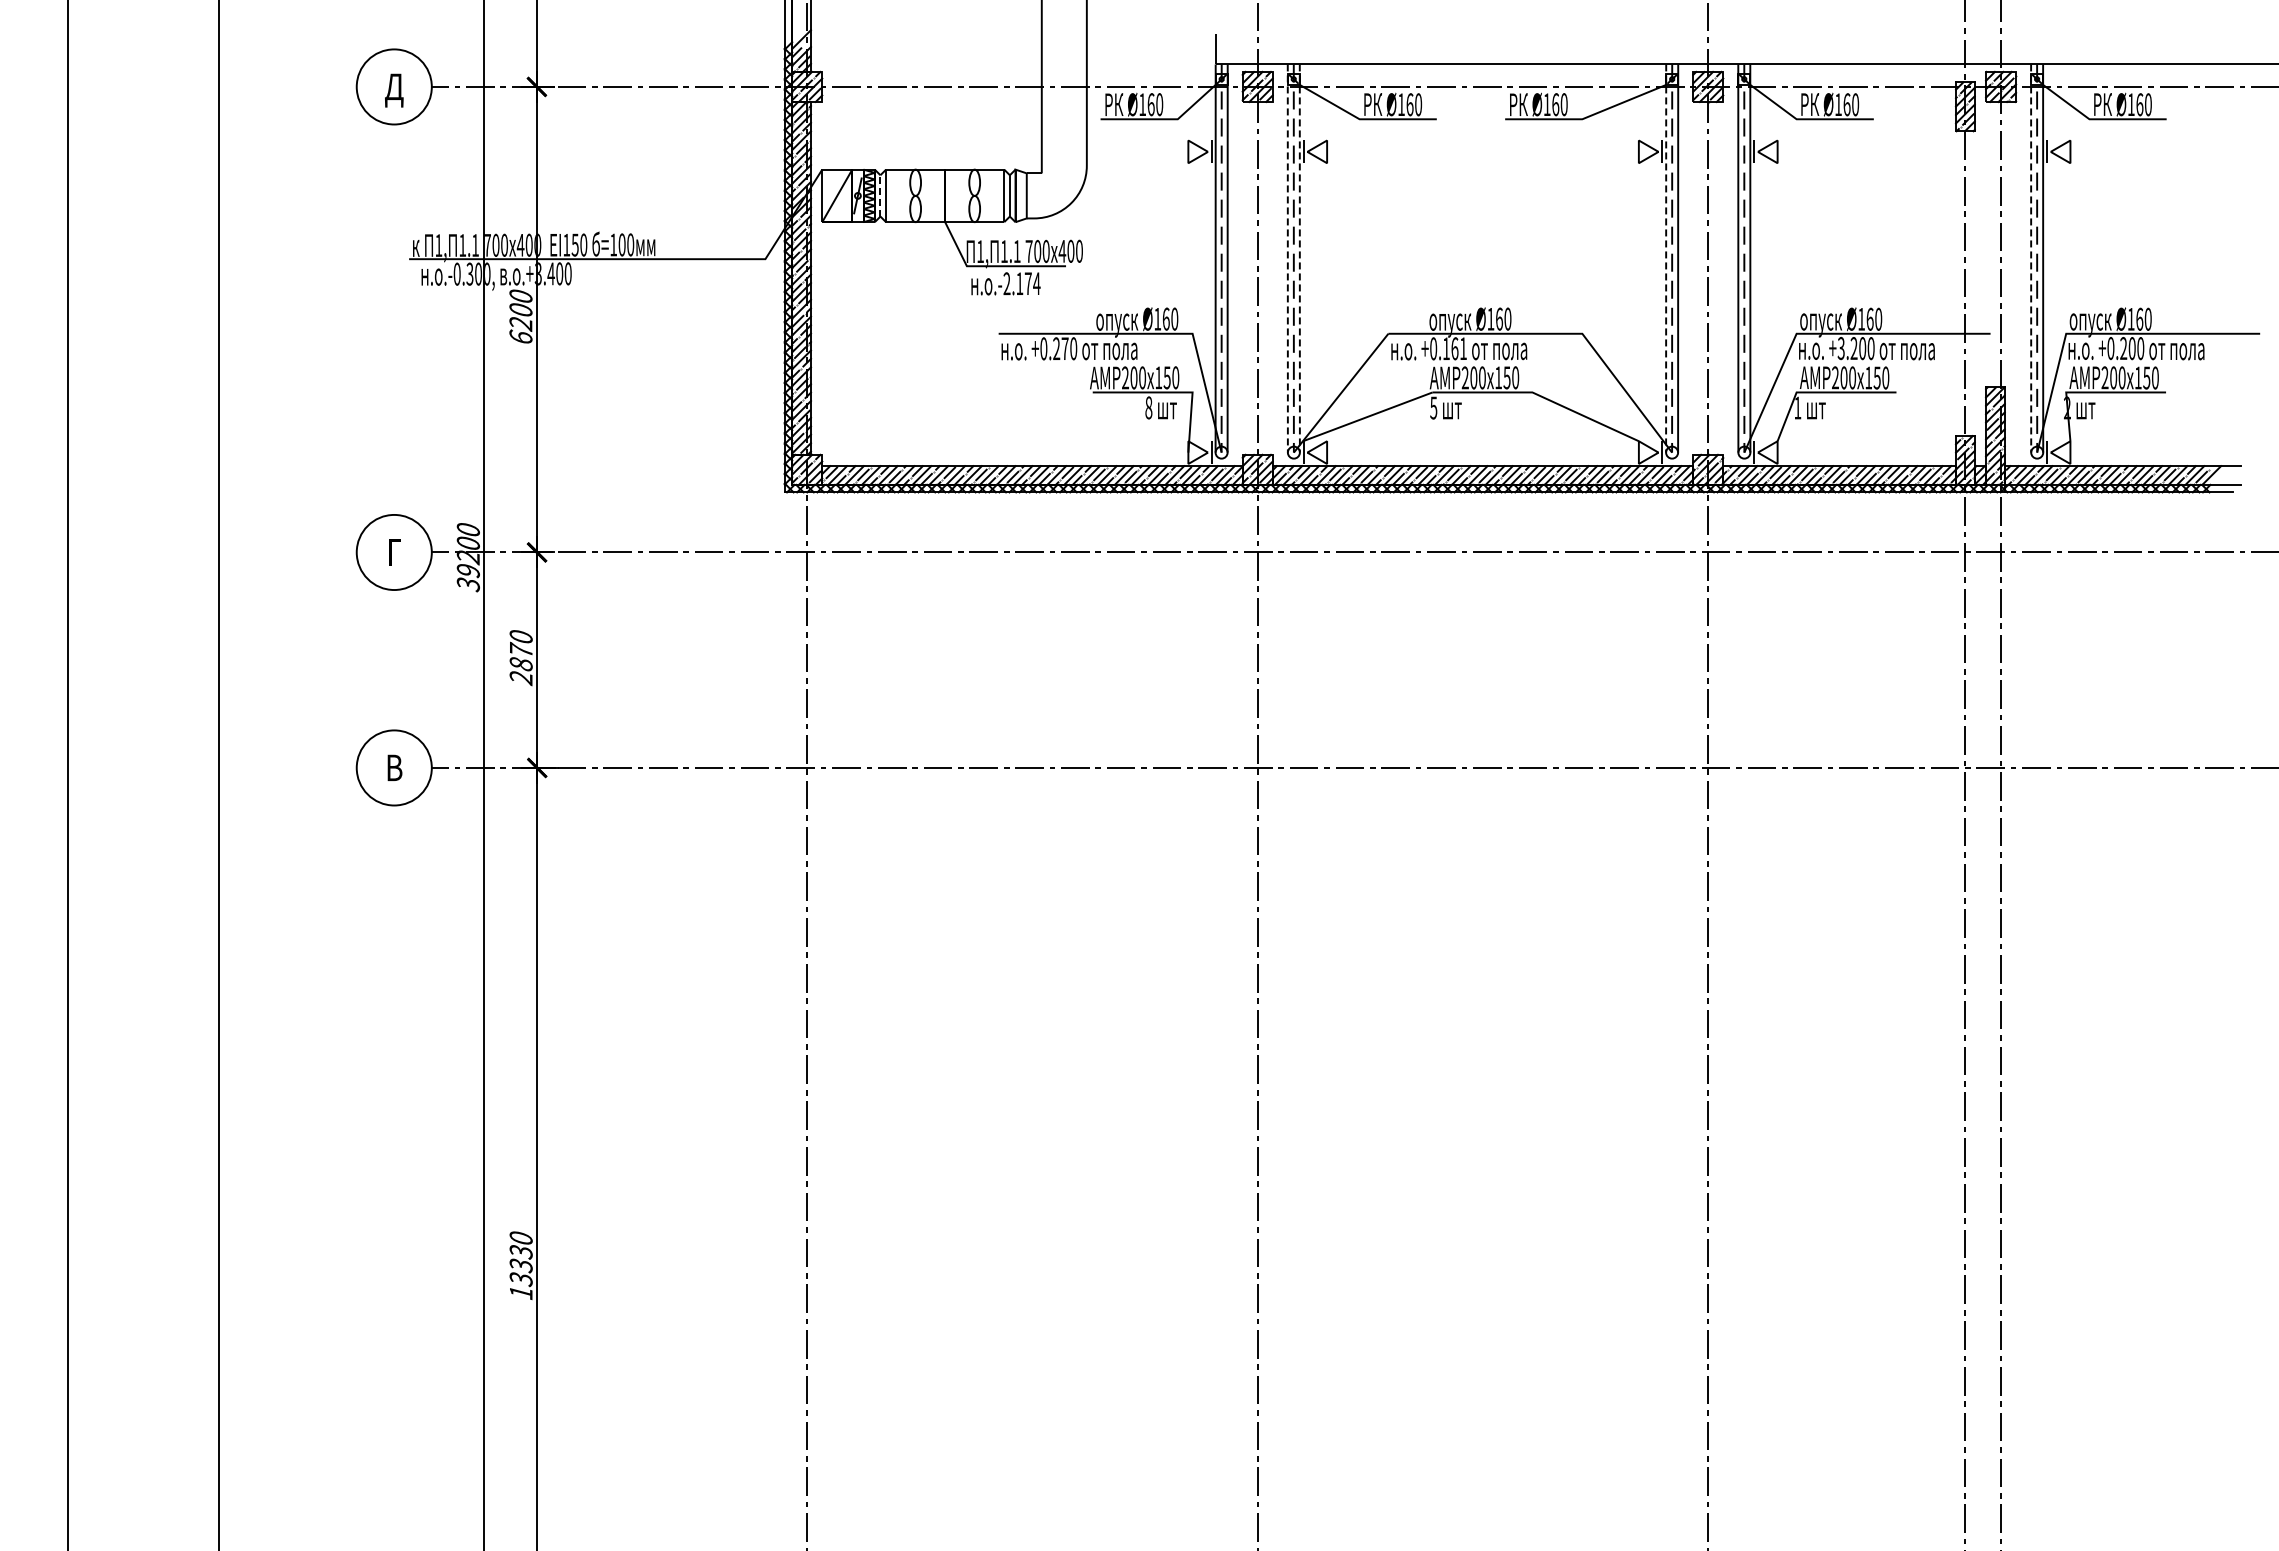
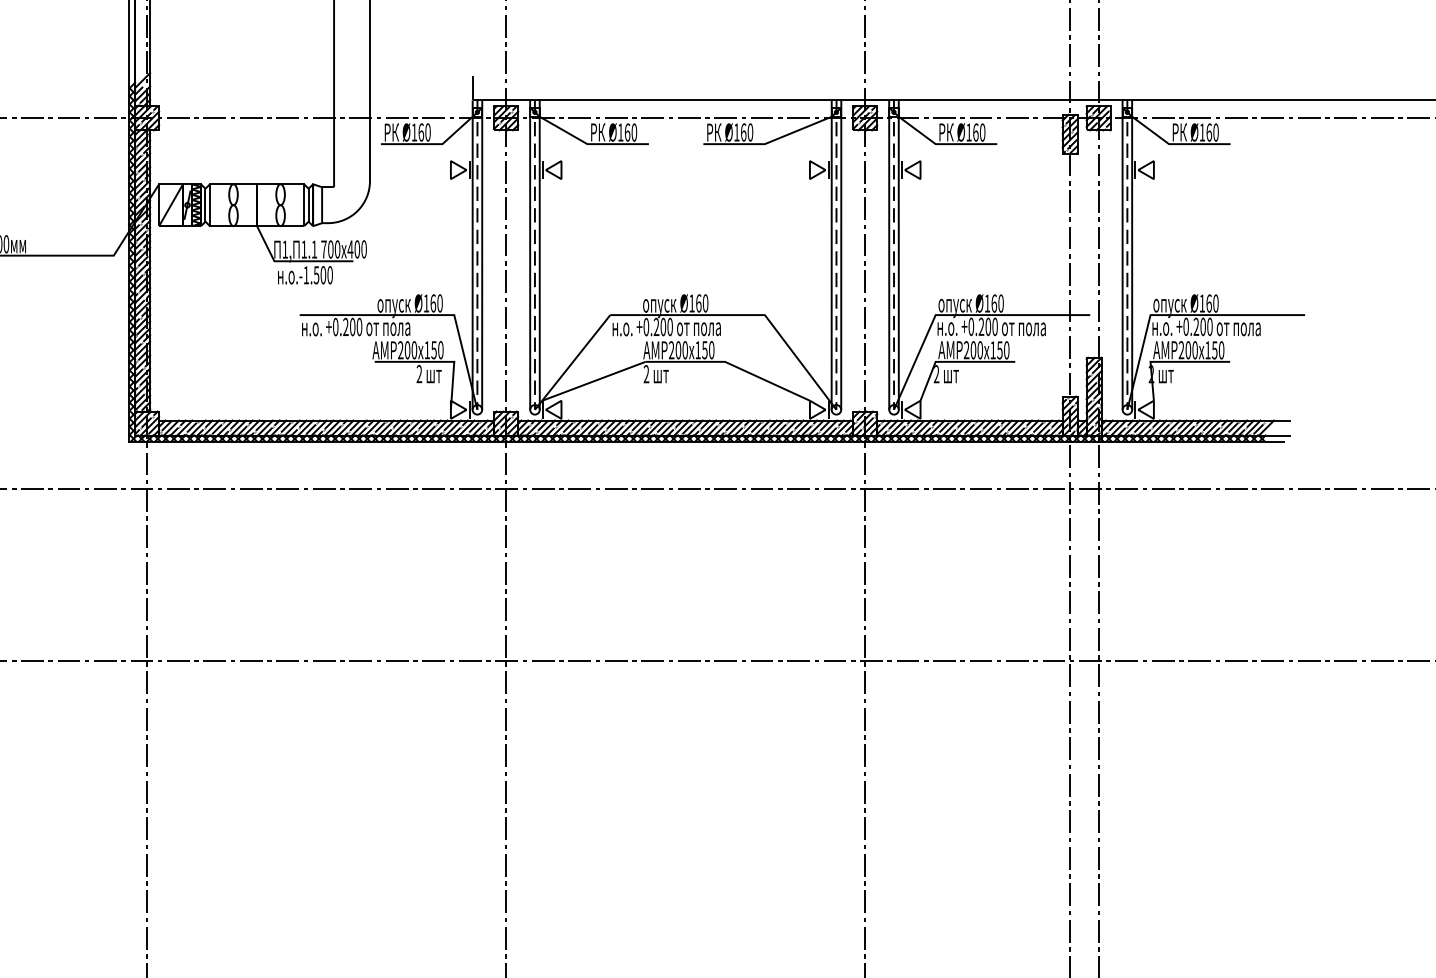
line: (880, 195) -> (205, 204), dashed -> solid
line: (1287, 259) -> (529, 255), dashed -> solid
line: (1299, 259) -> (539, 255), dashed -> solid
line: (1666, 259) -> (831, 255), dashed -> solid
line: (2031, 259) -> (1122, 255), dashed -> solid
text: (1021, 283) -> (317, 275), .-2.174 -> .-1.500
text: (1064, 348) -> (352, 326), +0.270 -> +0.200
text: (1454, 348) -> (663, 326), +0.161 -> +0.200
text: (1840, 348) -> (970, 326), +3.200 -> +0.200
text: (1148, 407) -> (419, 373), 8 -> 2
text: (1433, 407) -> (646, 373), 5 -> 2
text: (1797, 407) -> (936, 373), 1 -> 2

